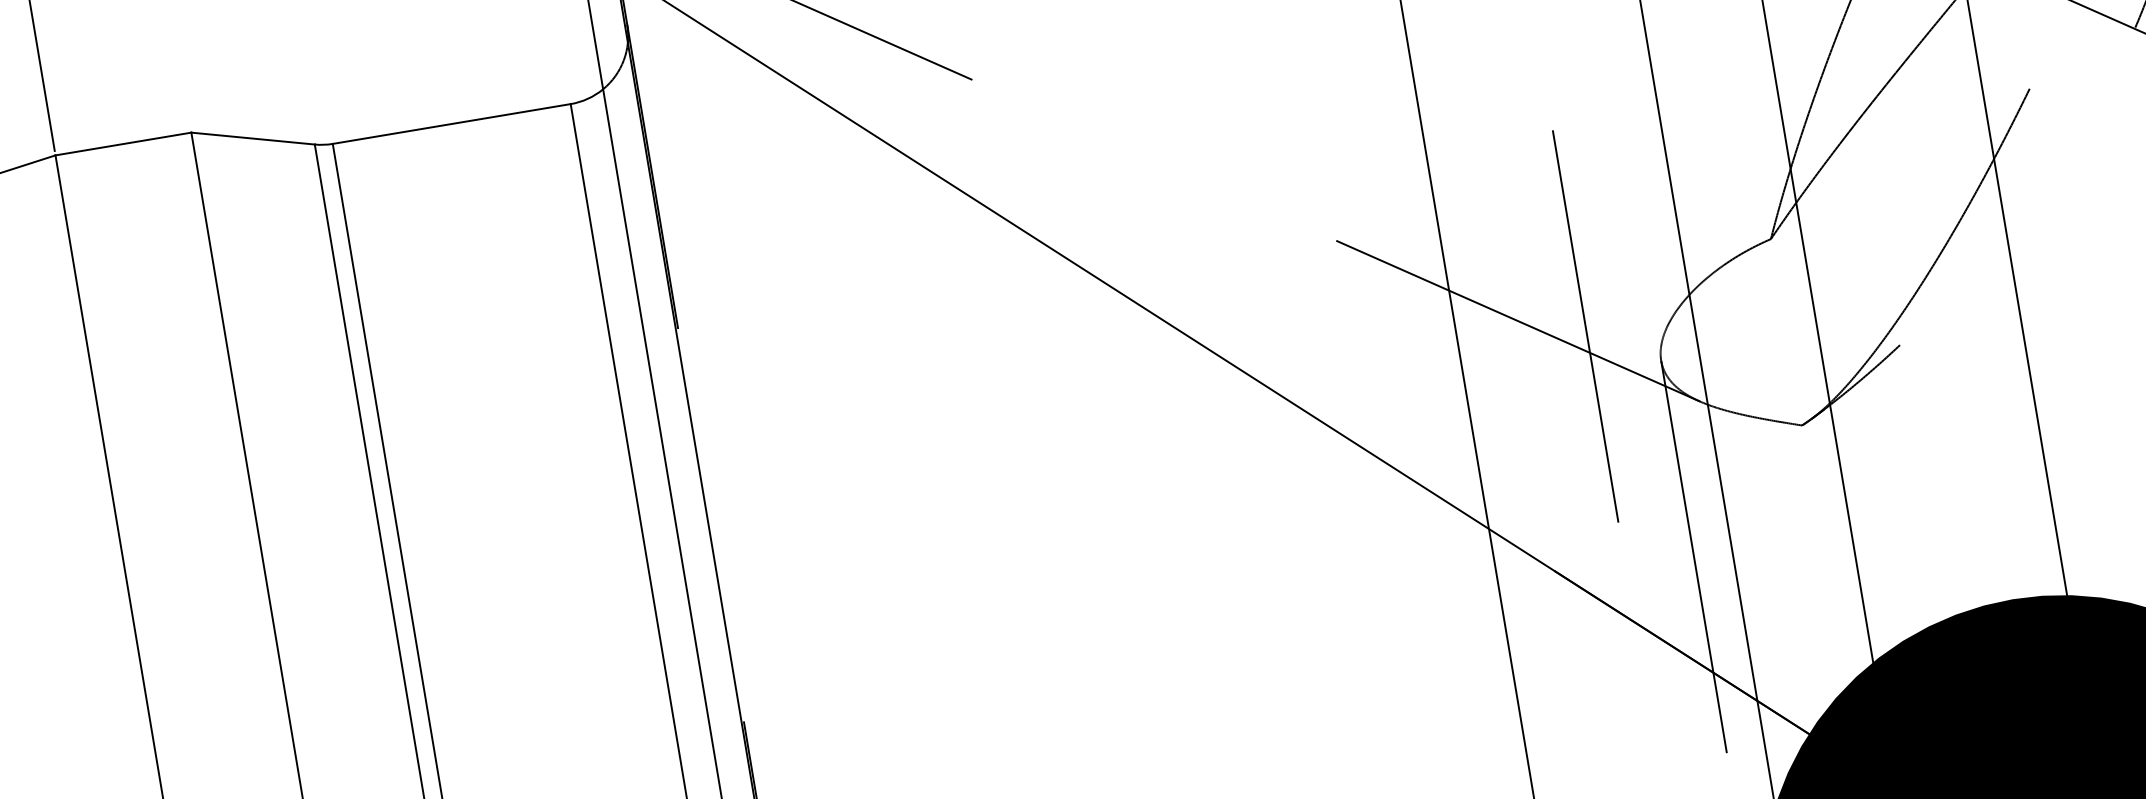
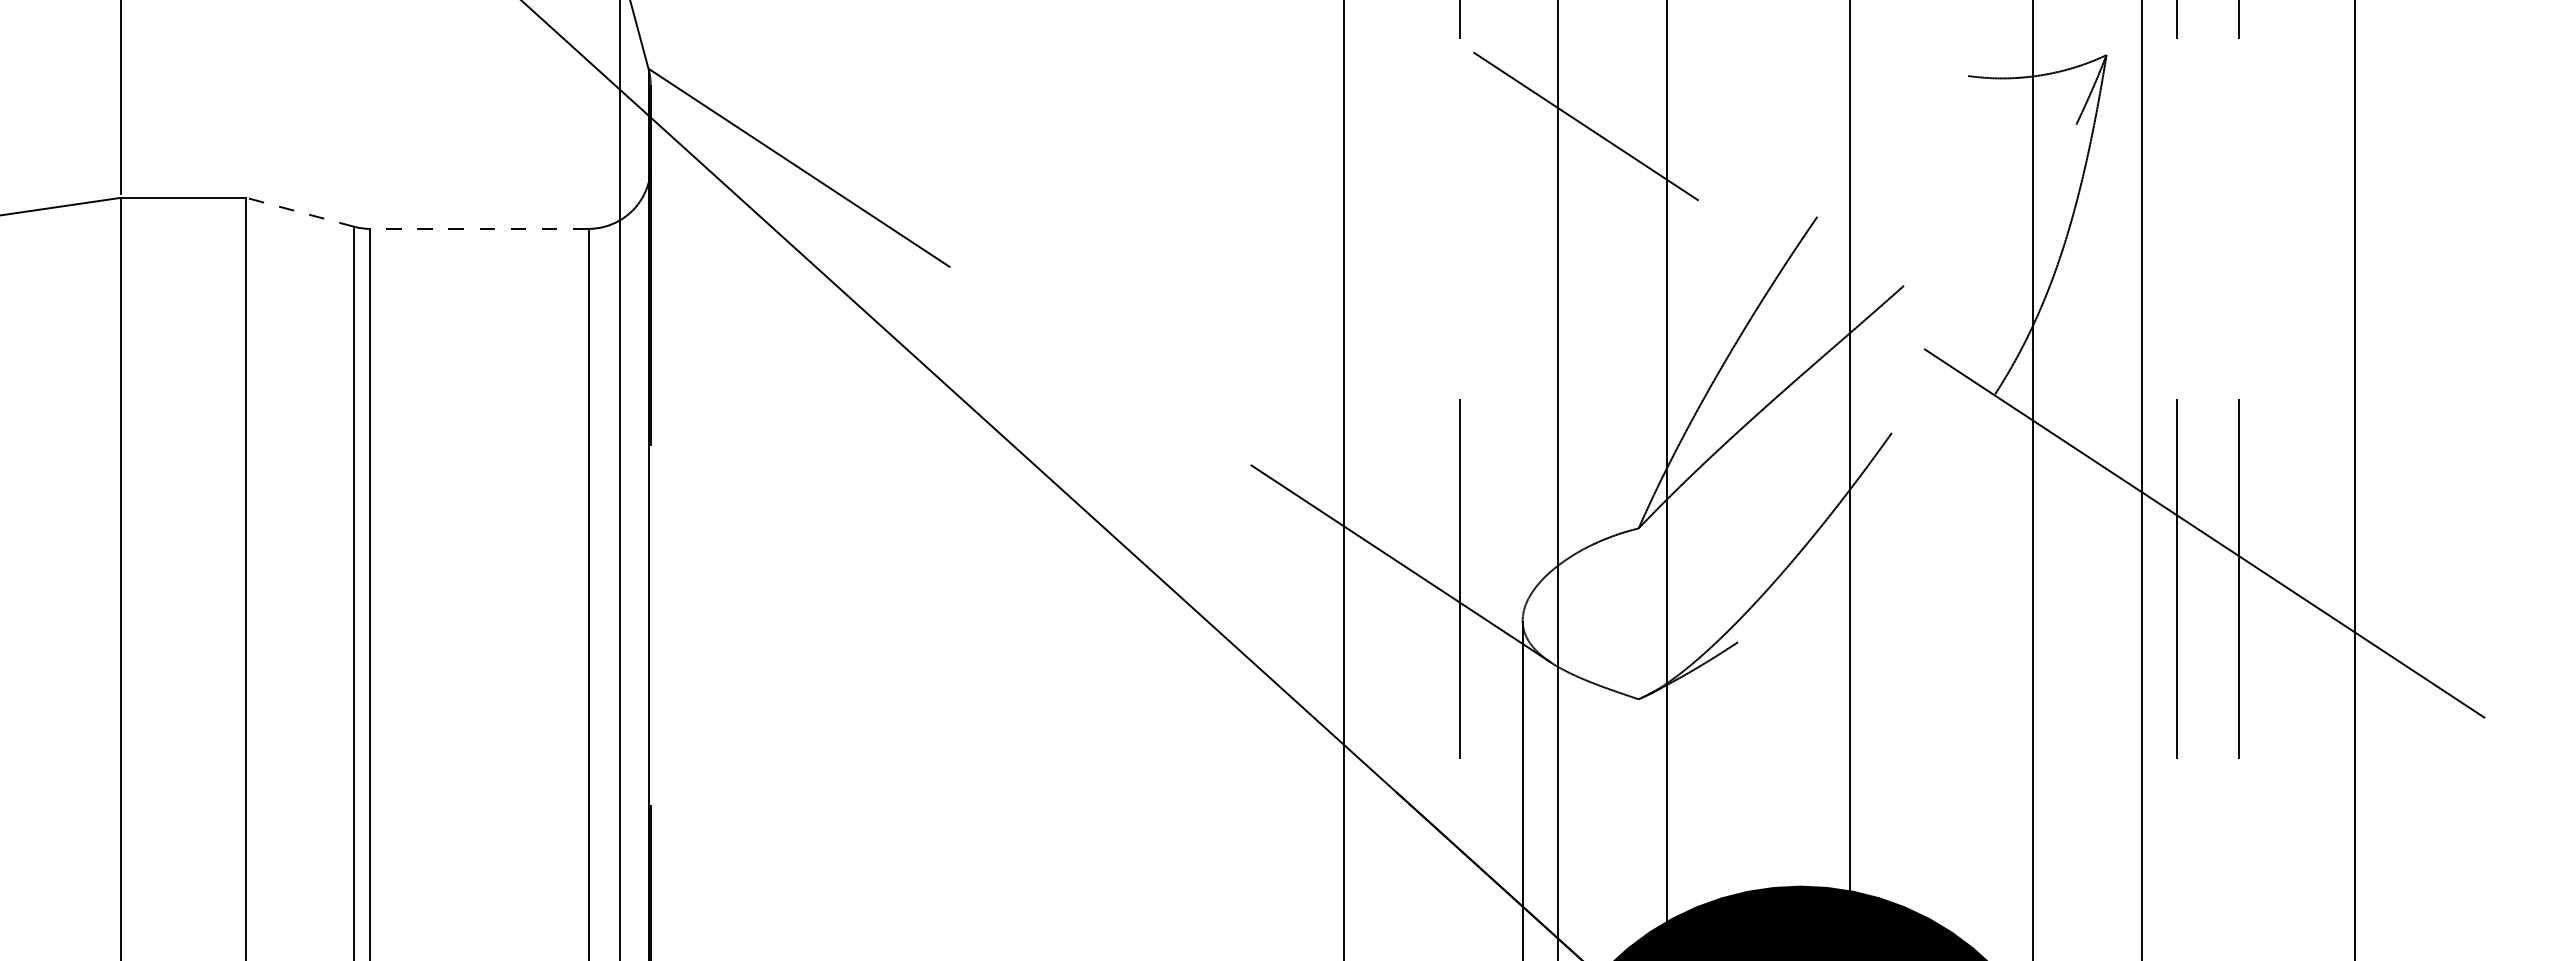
line: (450, 123) -> (478, 228), solid -> dashed
line: (252, 138) -> (299, 212), solid -> dashed

